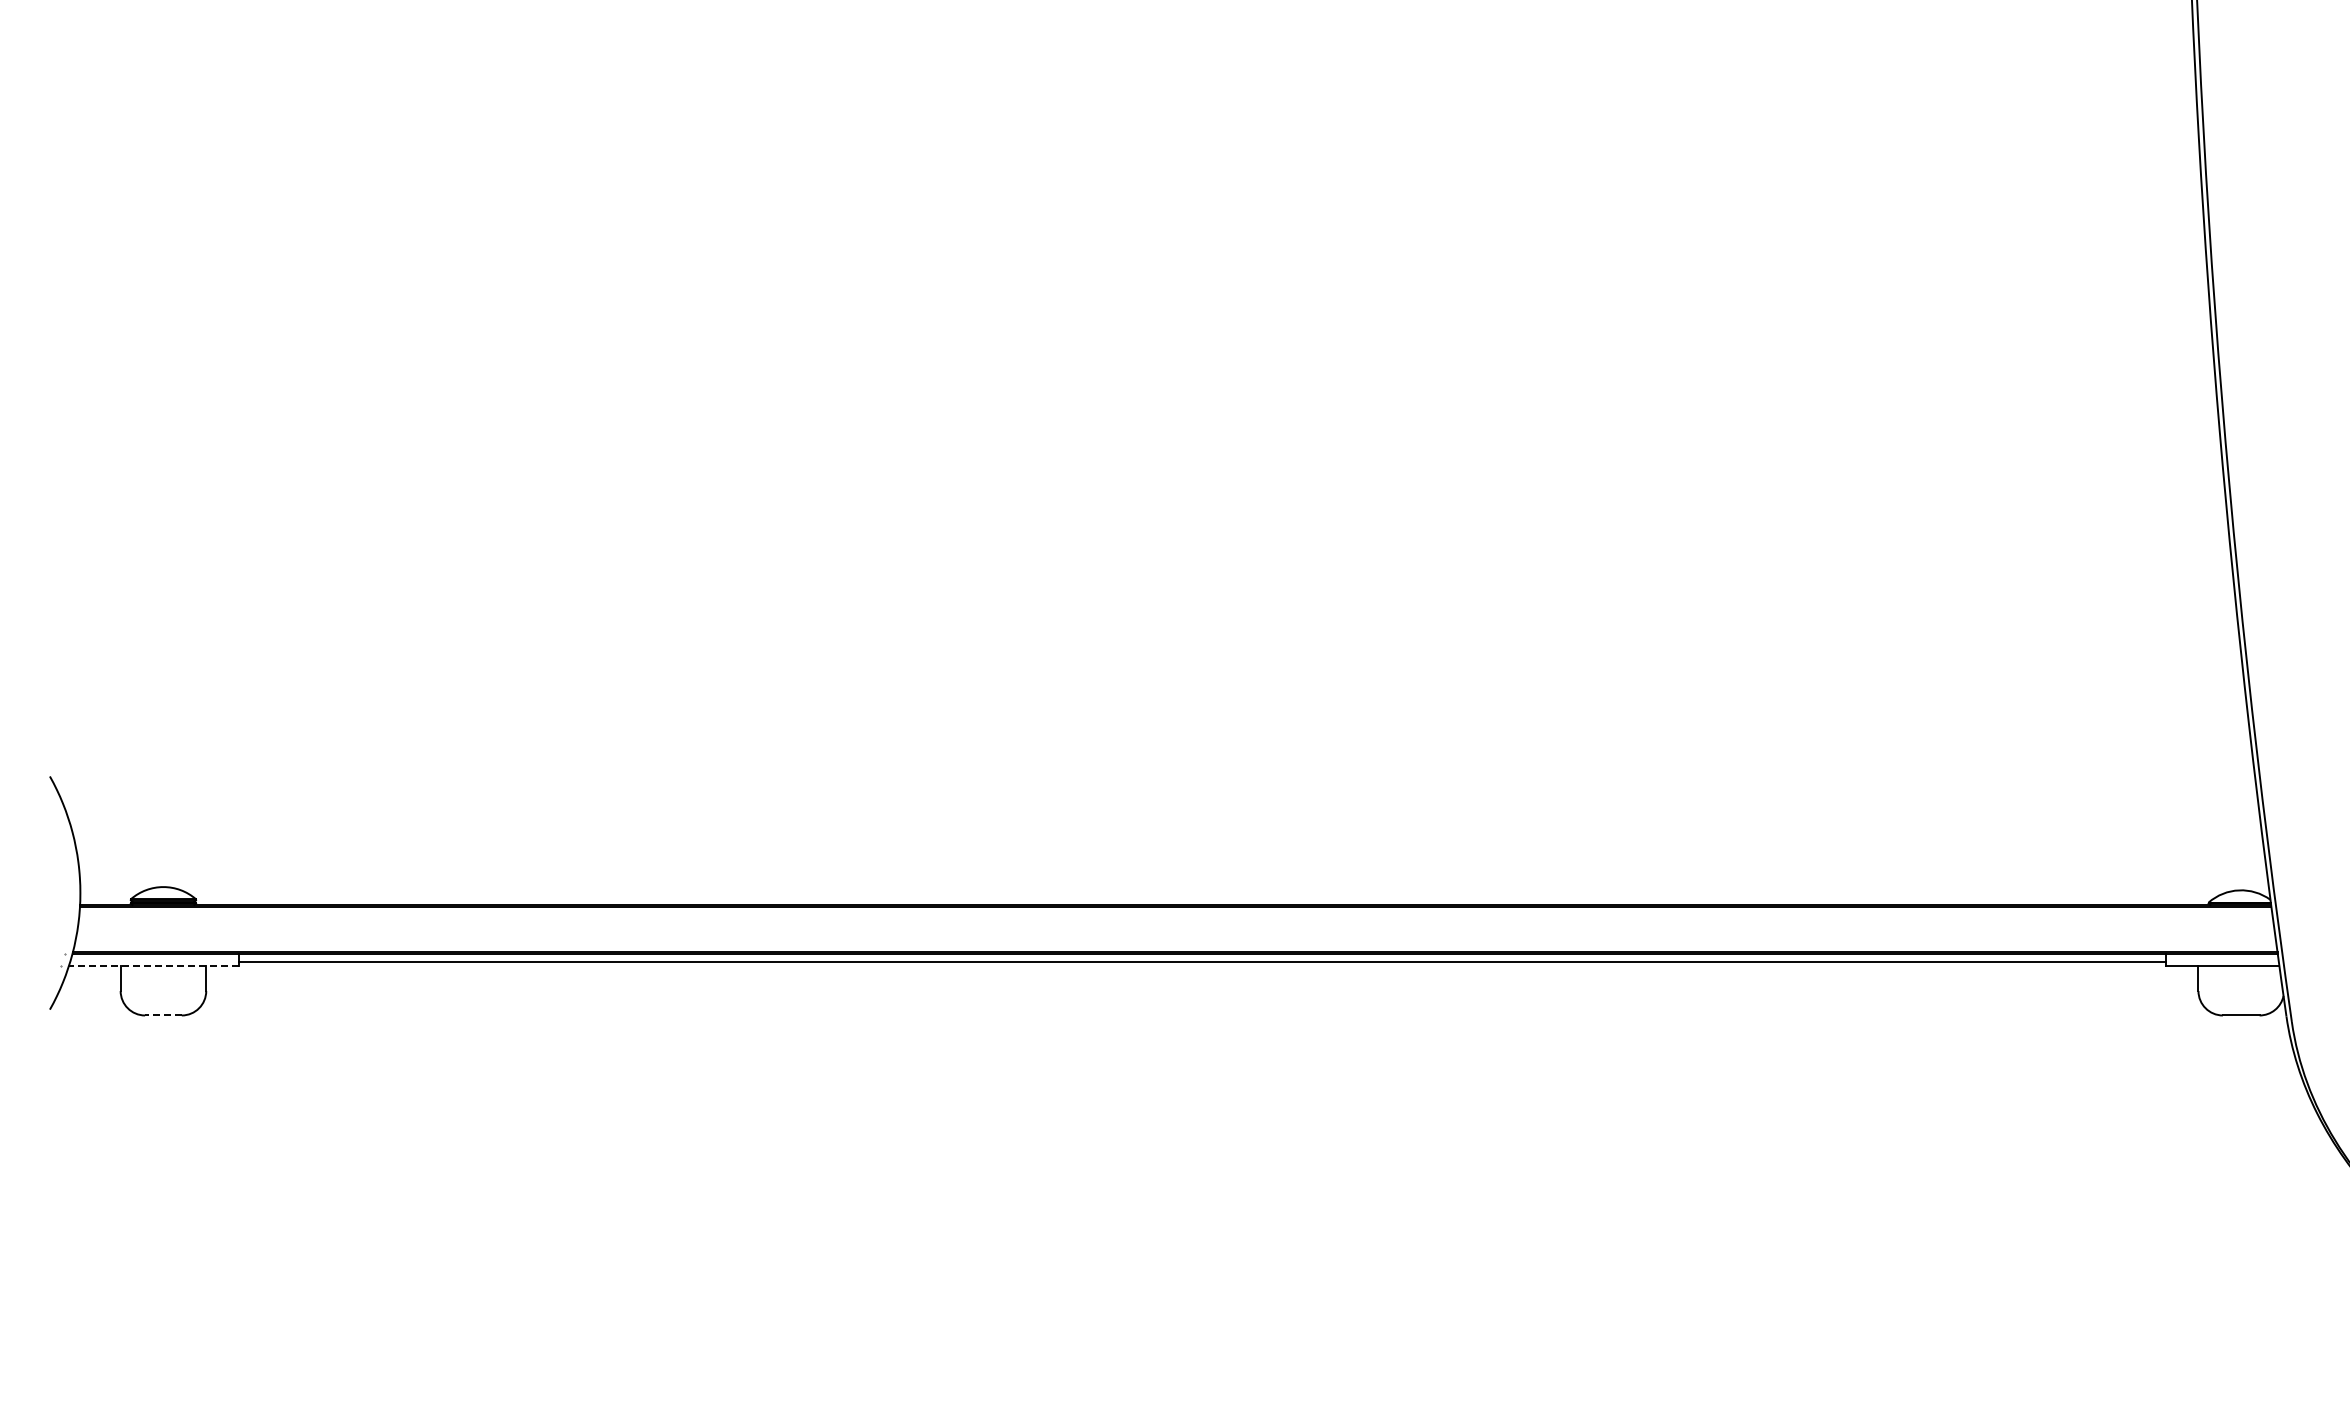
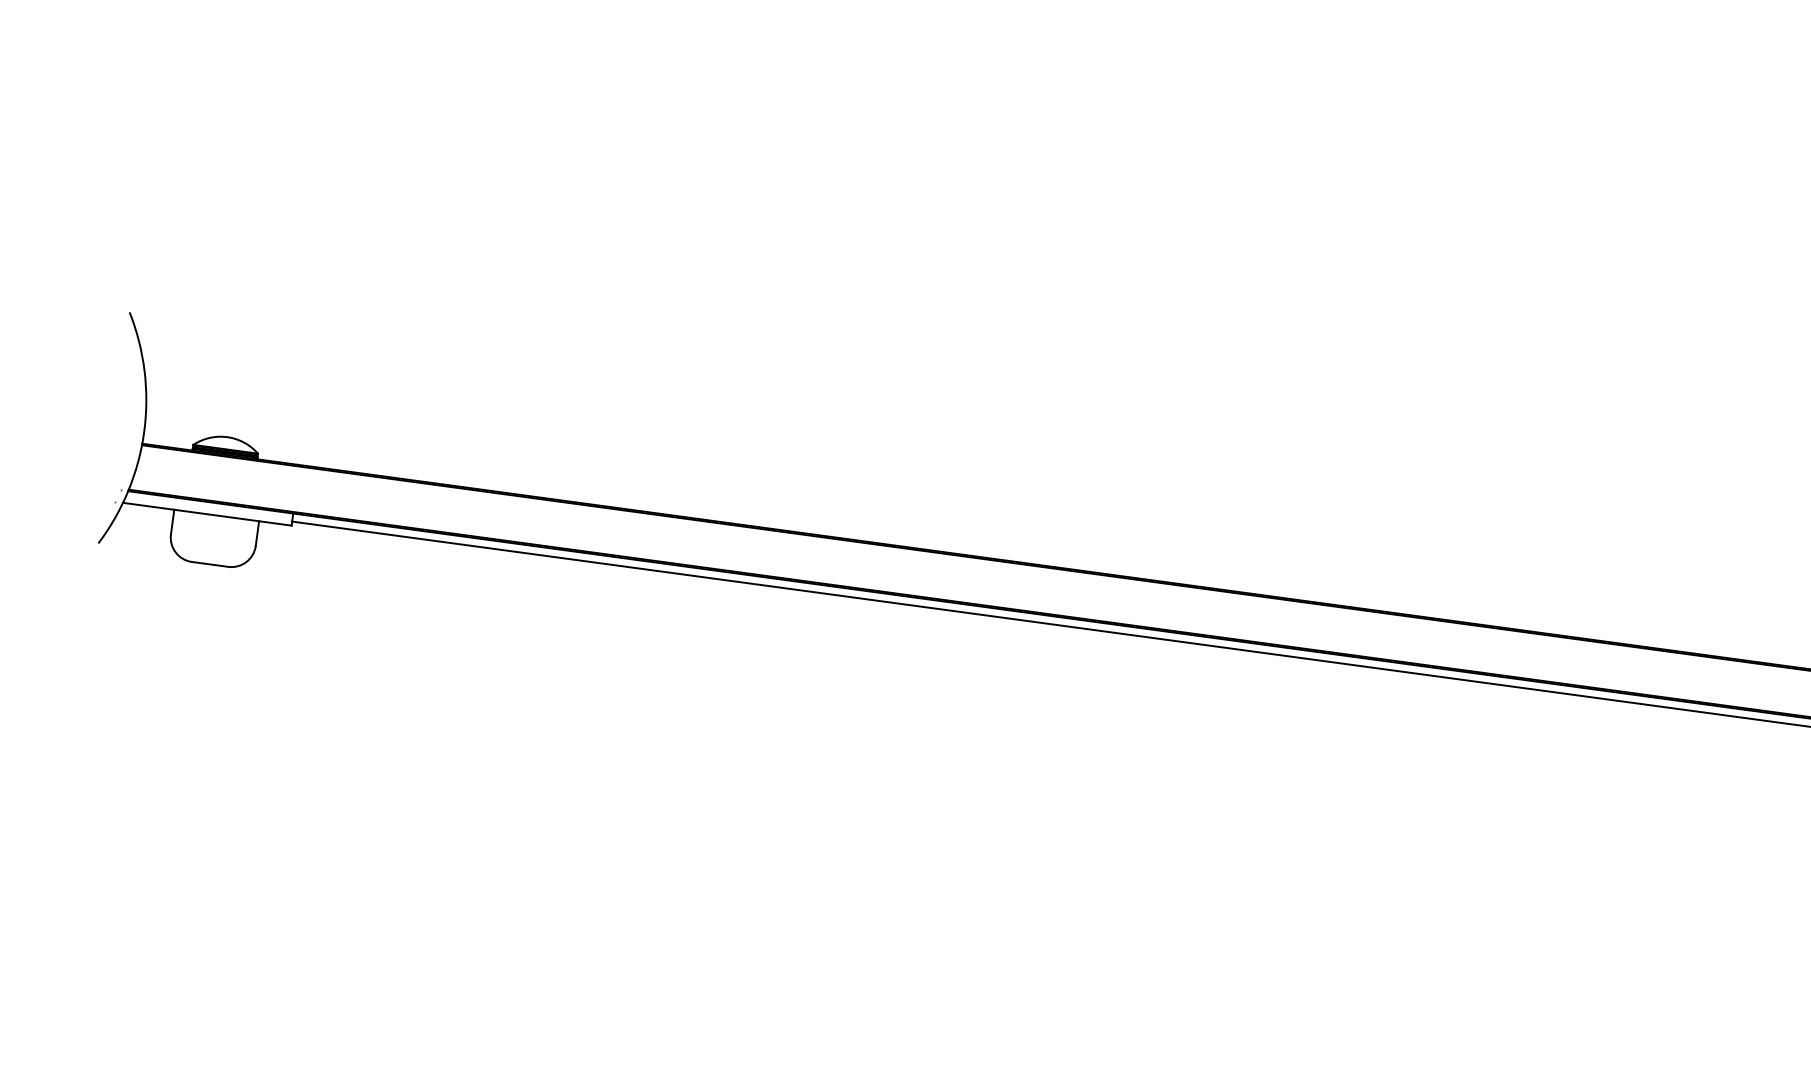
line: (153, 966) -> (206, 514), dashed -> solid
line: (162, 1015) -> (209, 564), dashed -> solid

